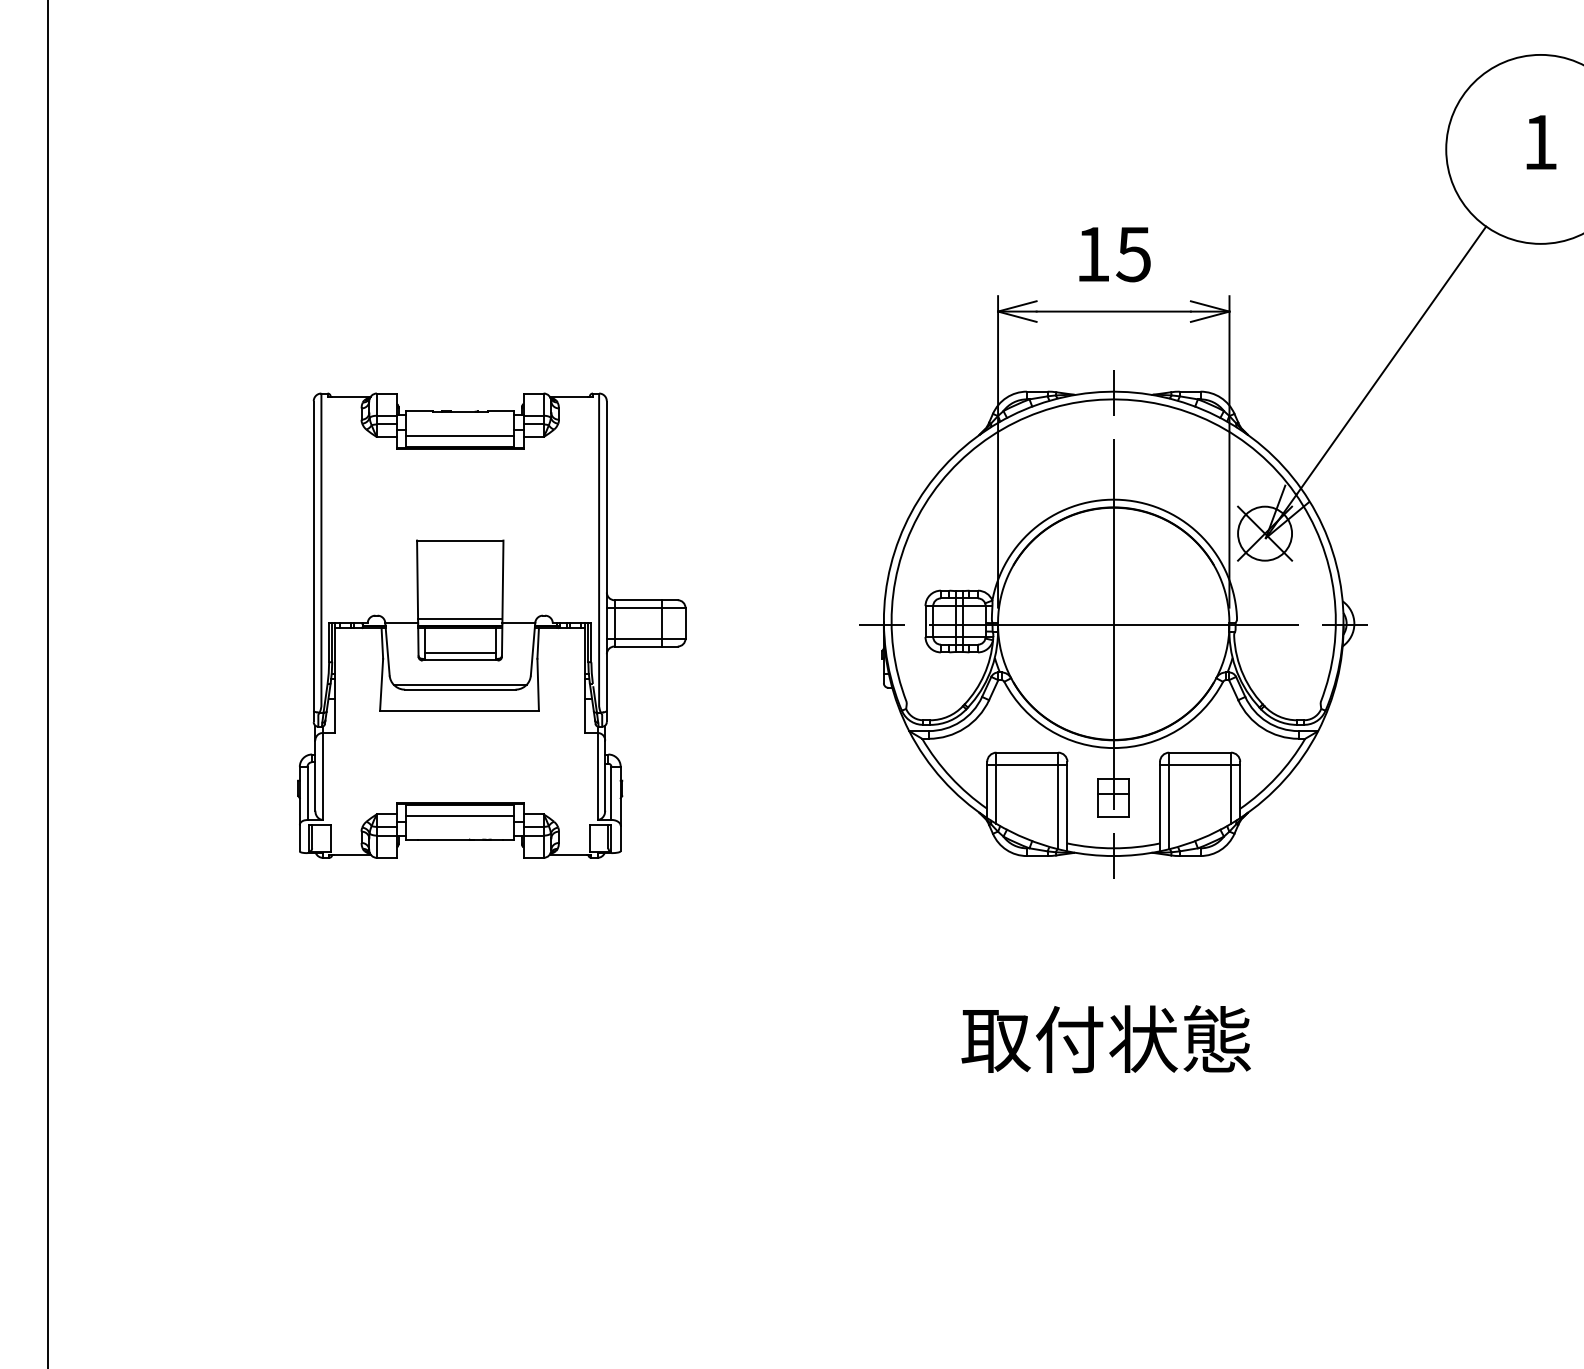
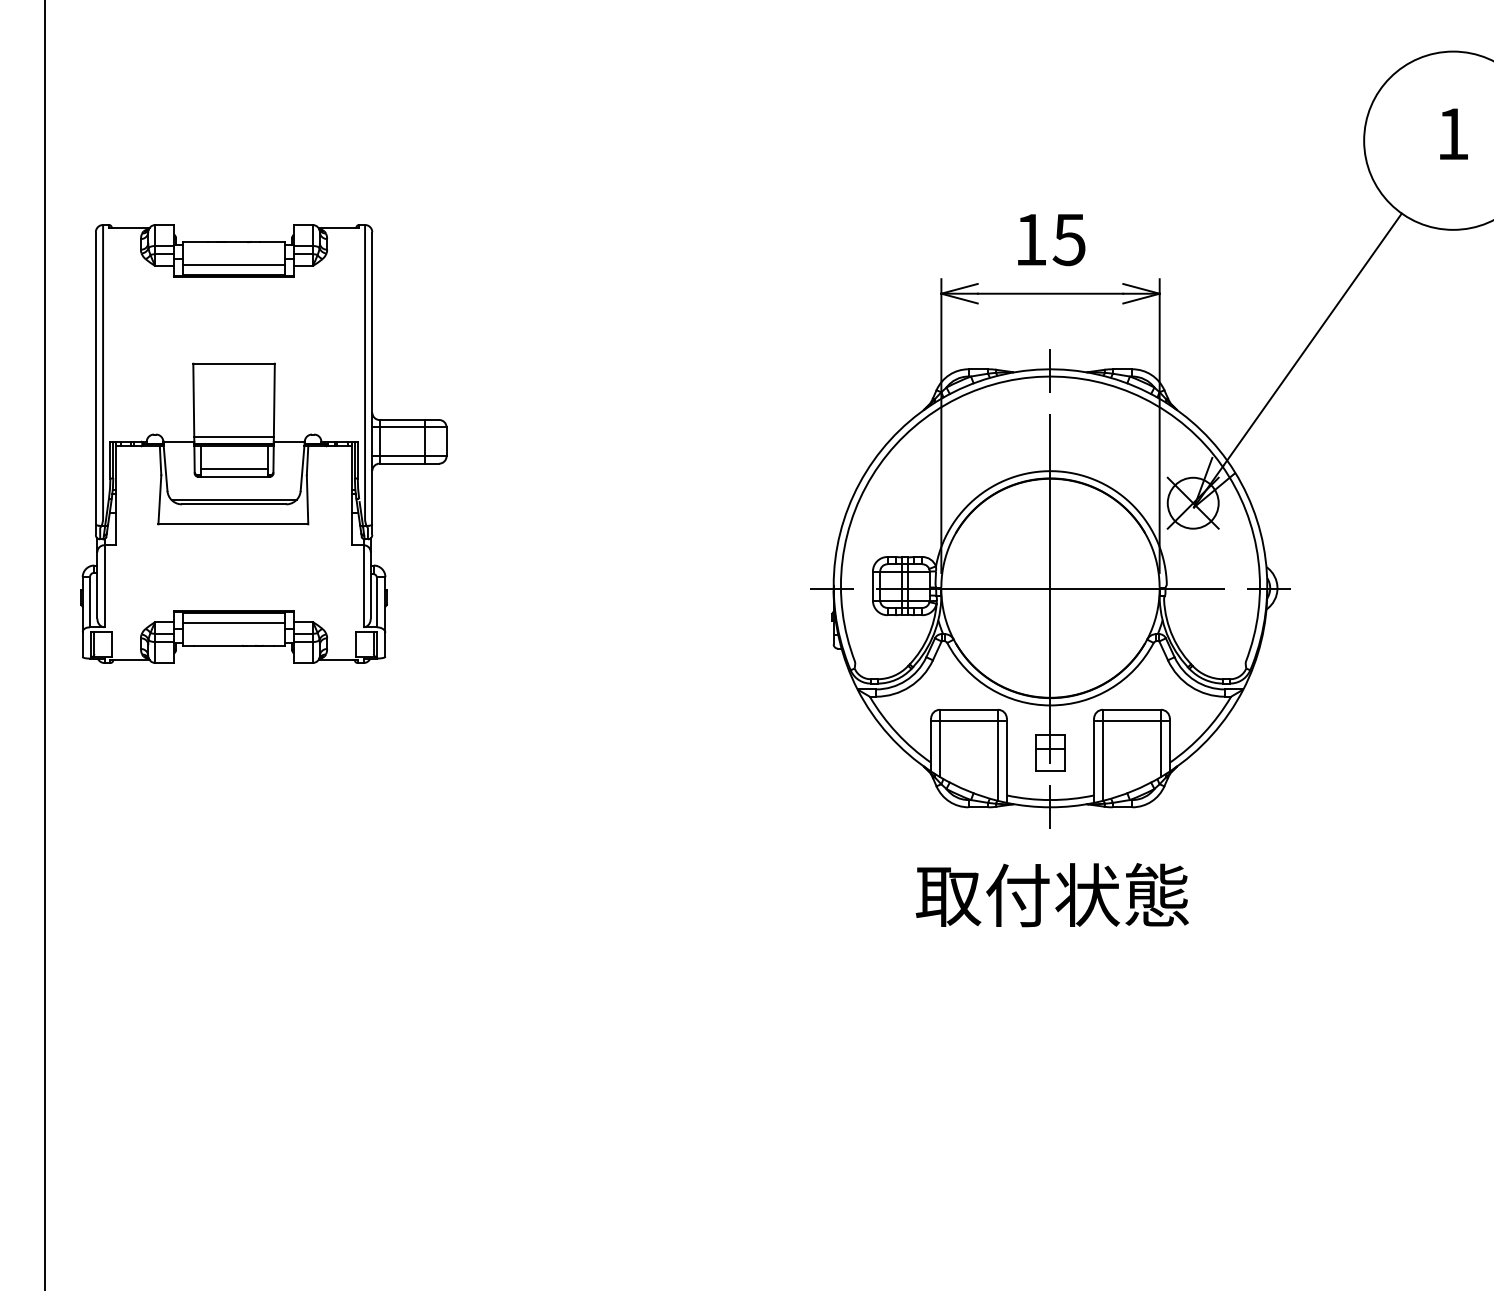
part: (491, 625) -> (263, 443), moved
text: (1105, 1039) -> (1051, 895), moved

